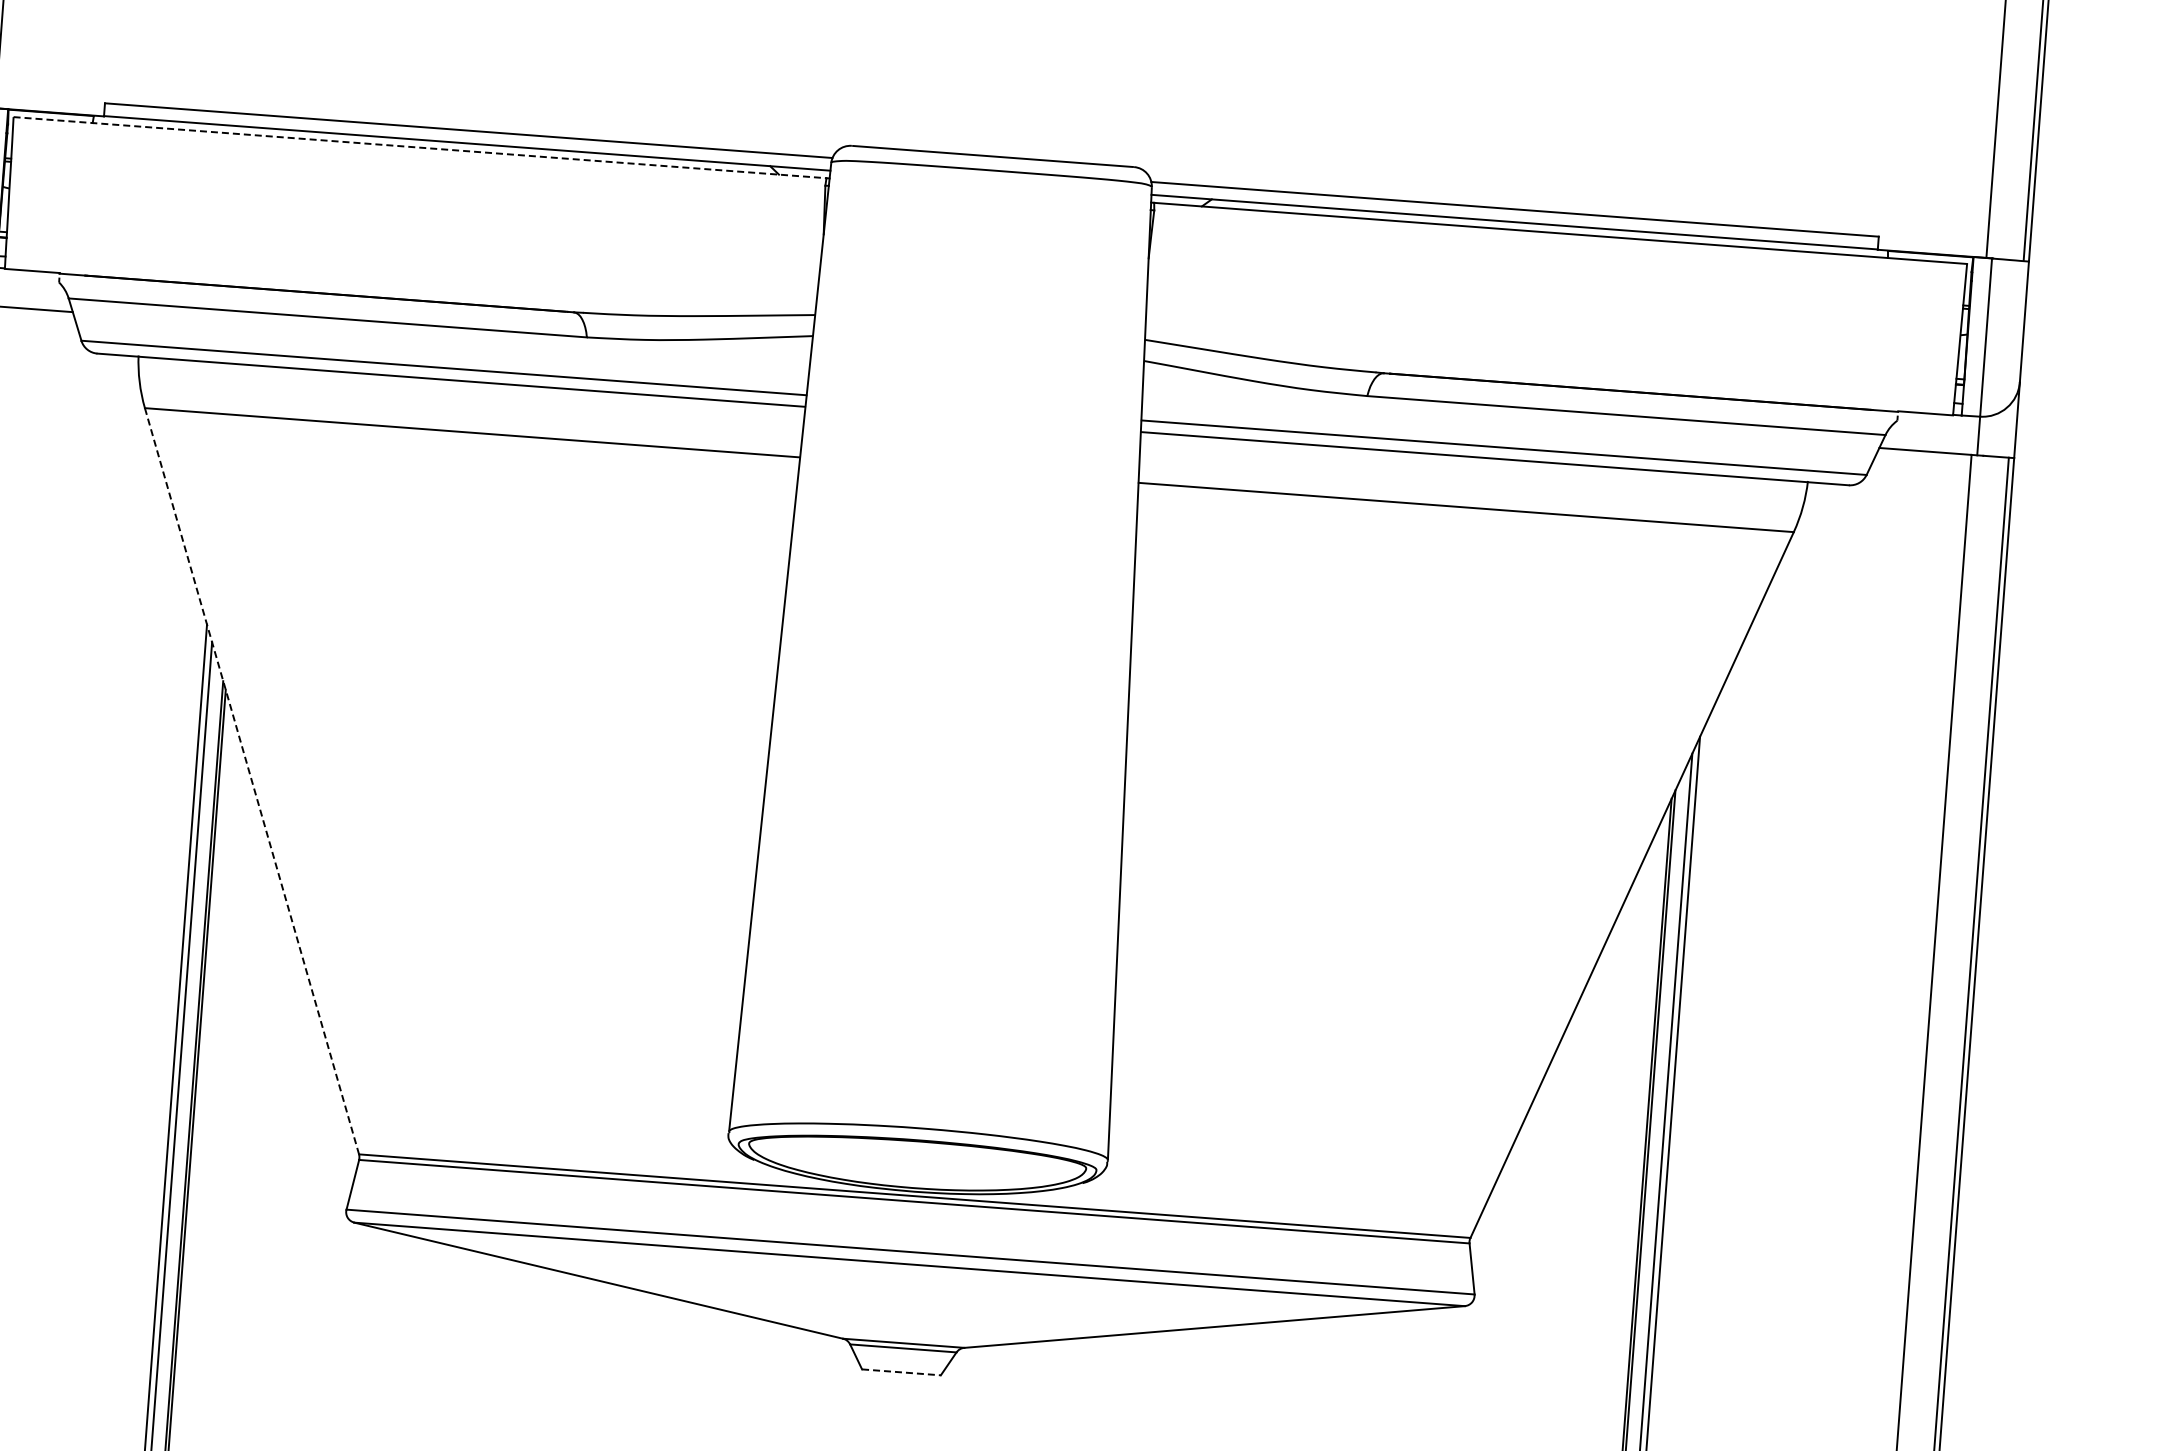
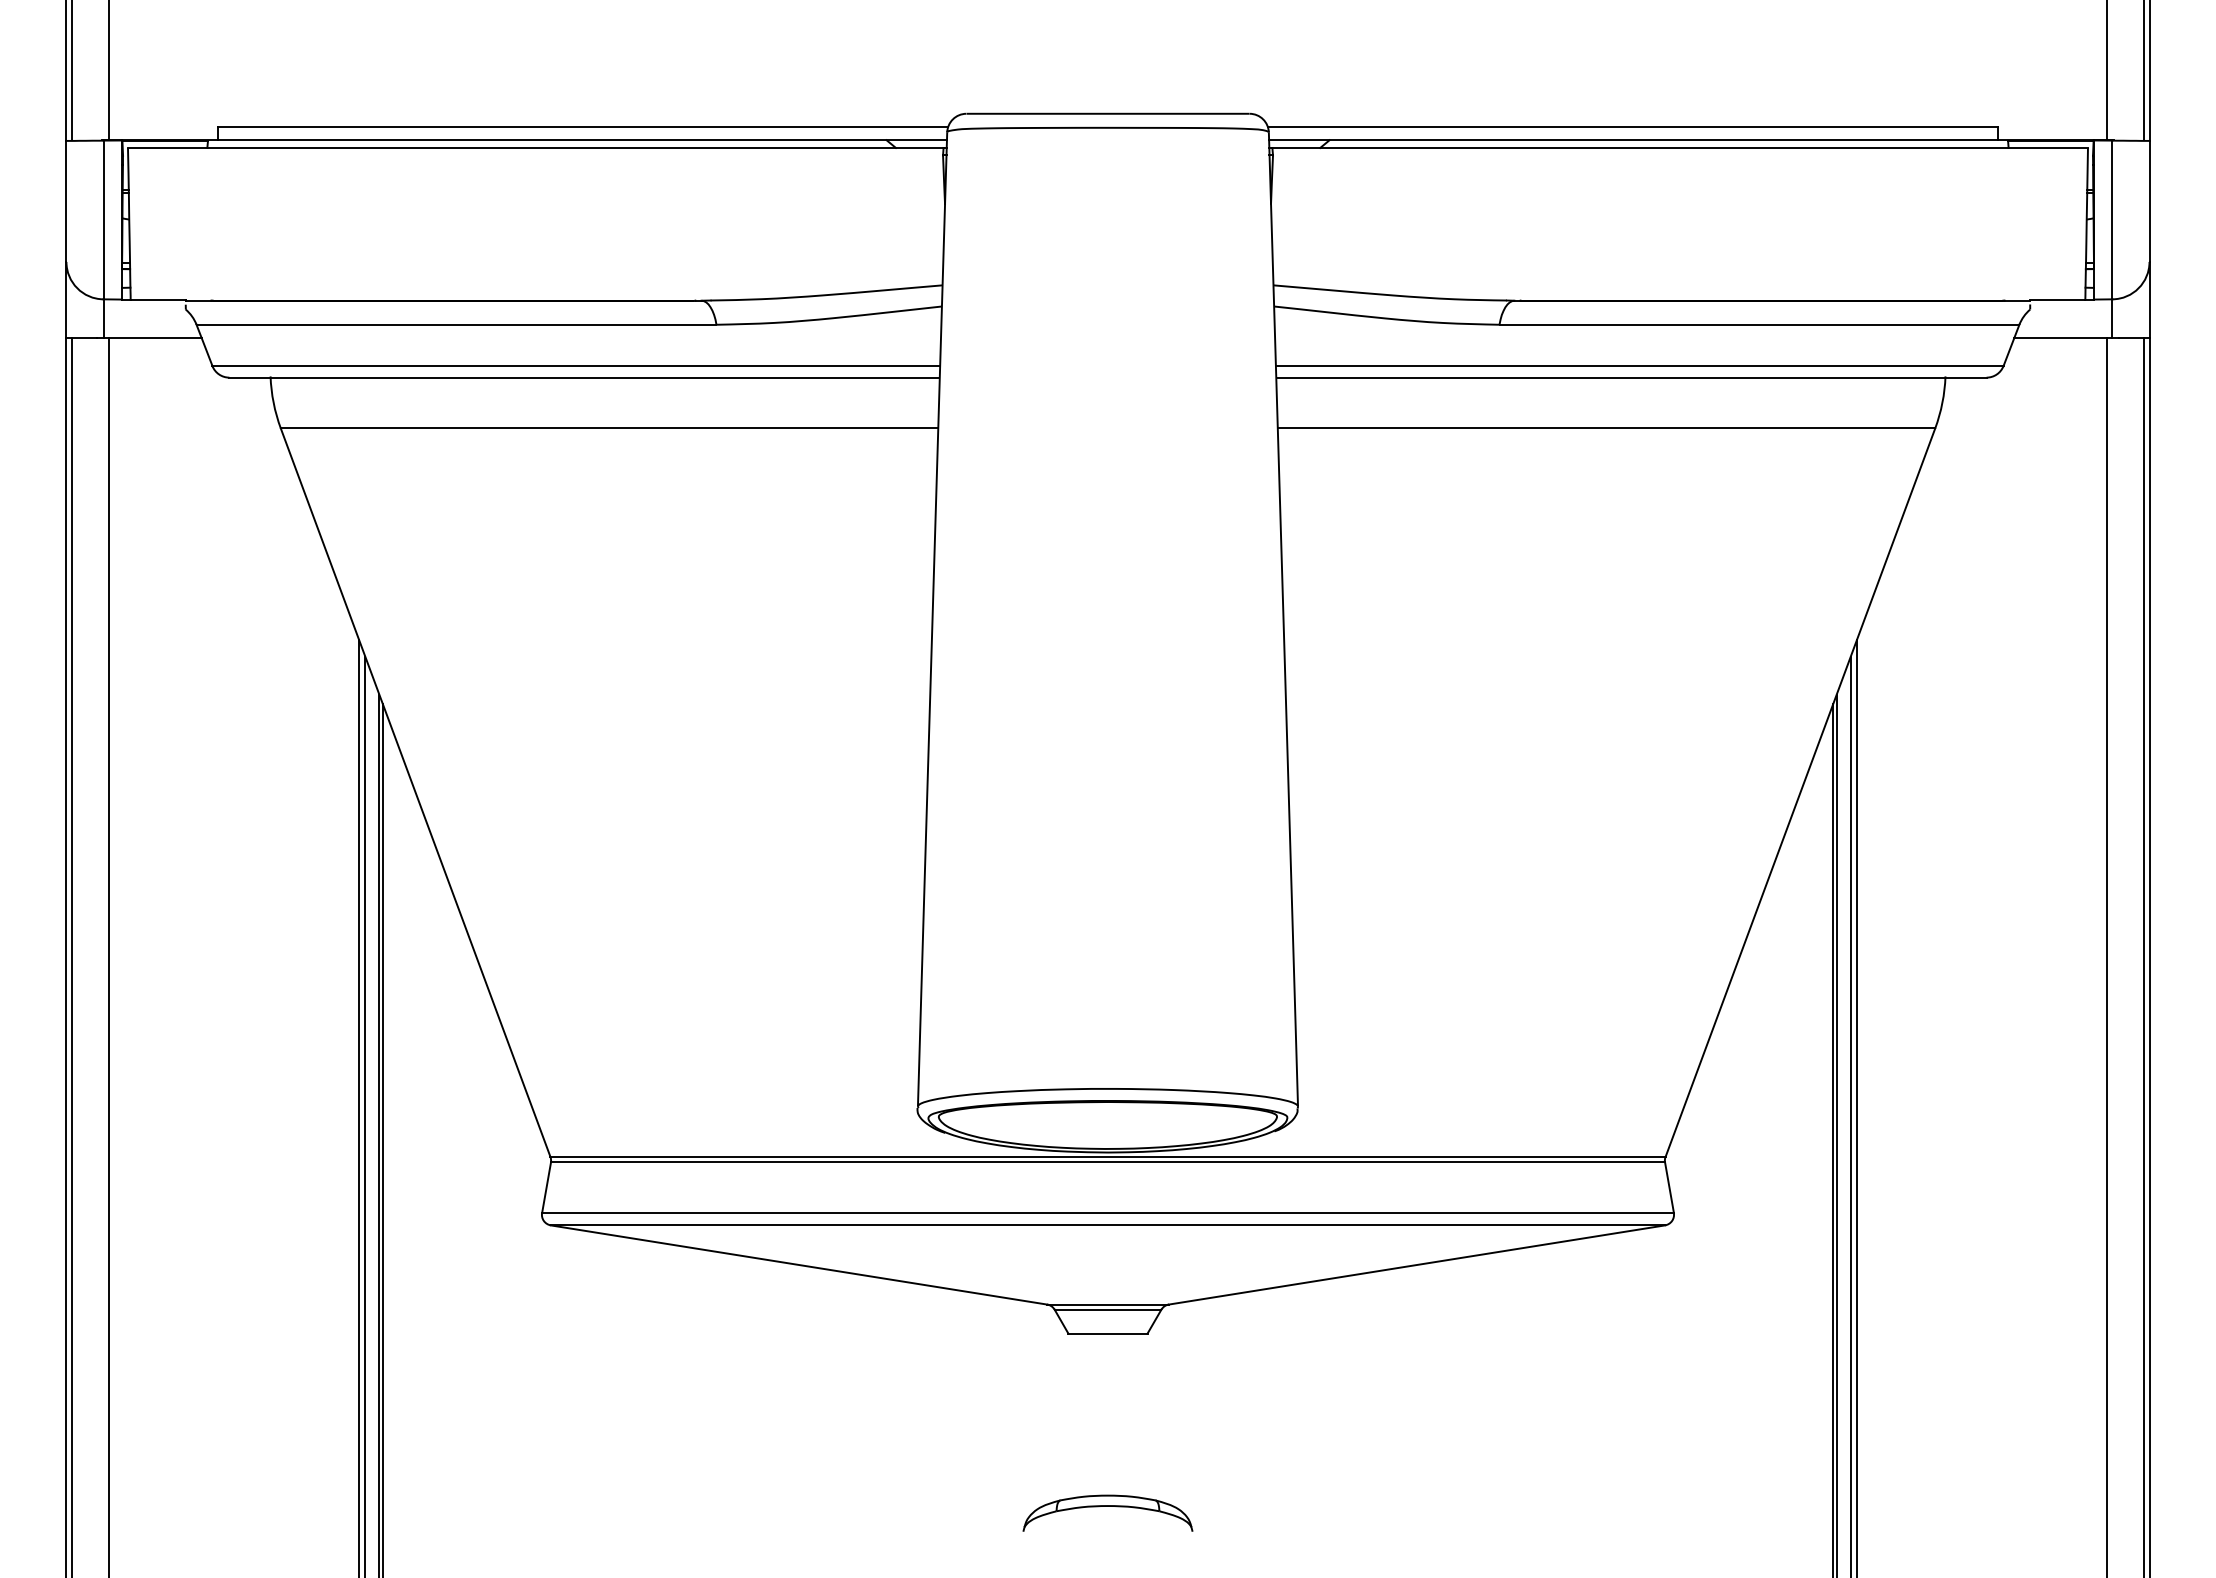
line: (419, 147) -> (535, 147), dashed -> solid
line: (251, 782) -> (415, 793), dashed -> solid
line: (901, 1372) -> (1107, 1333), dashed -> solid

